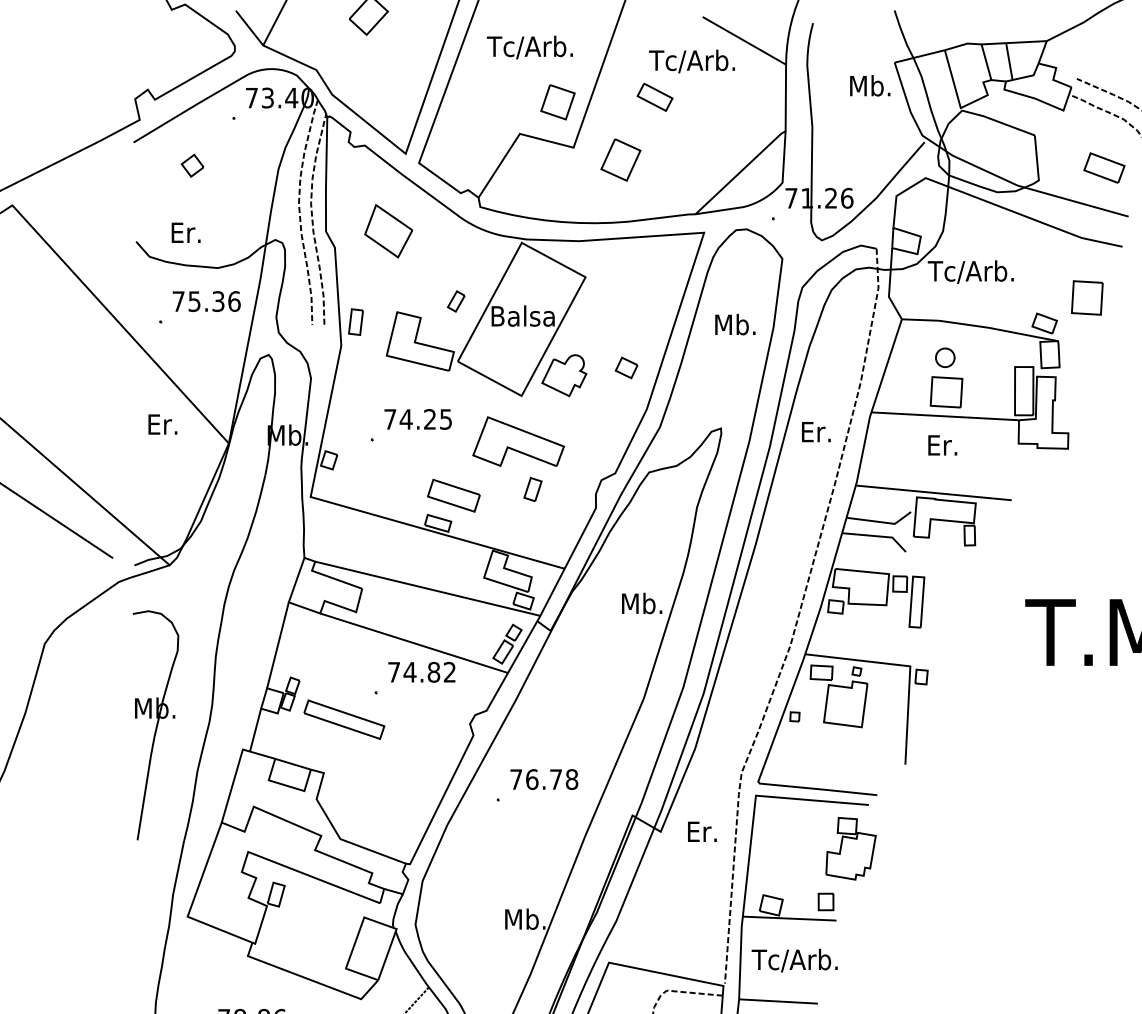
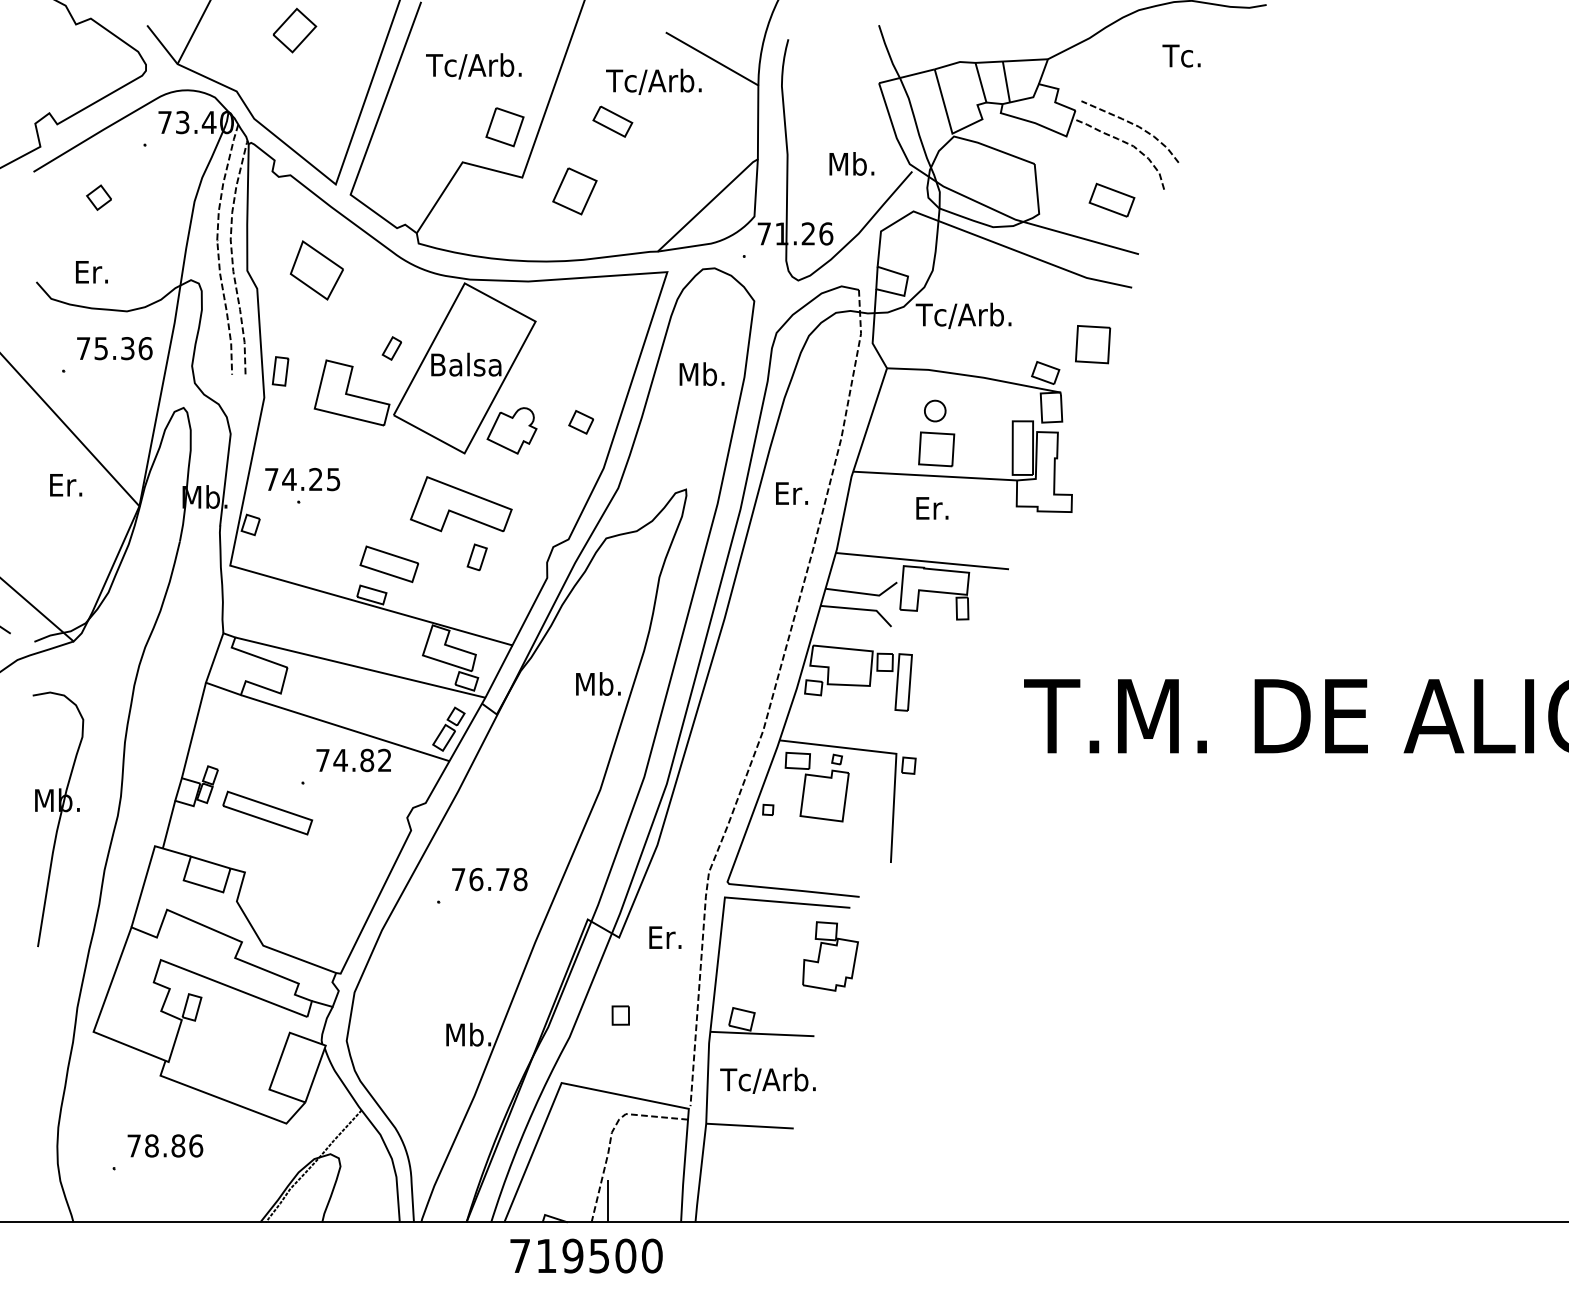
text: (869, 85) -> (851, 163), moved
text: (418, 419) -> (302, 479), moved
part: (825, 901) -> (620, 1015), moved

